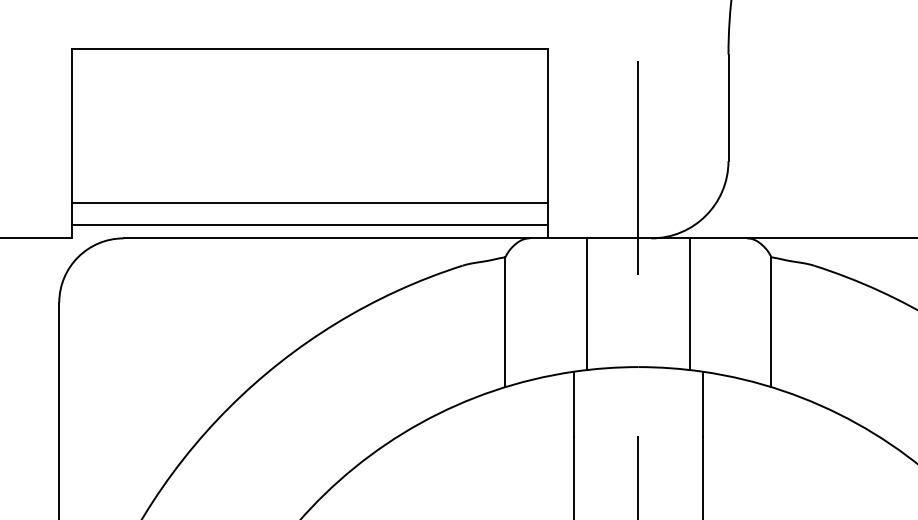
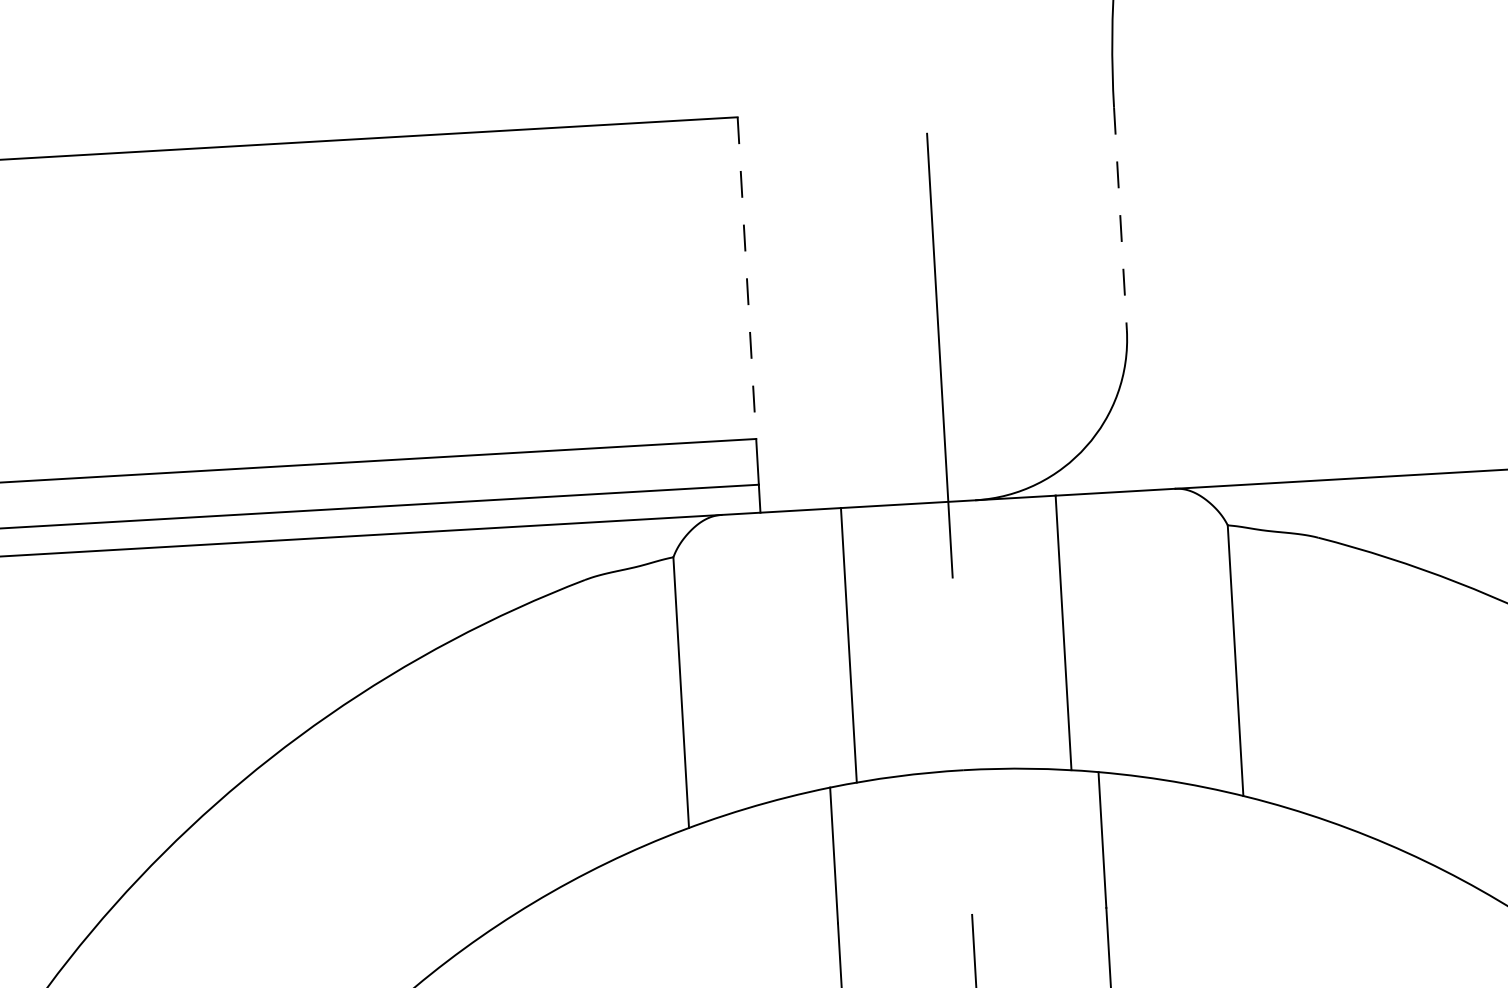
line: (728, 108) -> (1120, 220), solid -> dashed
line: (548, 126) -> (747, 279), solid -> dashed

